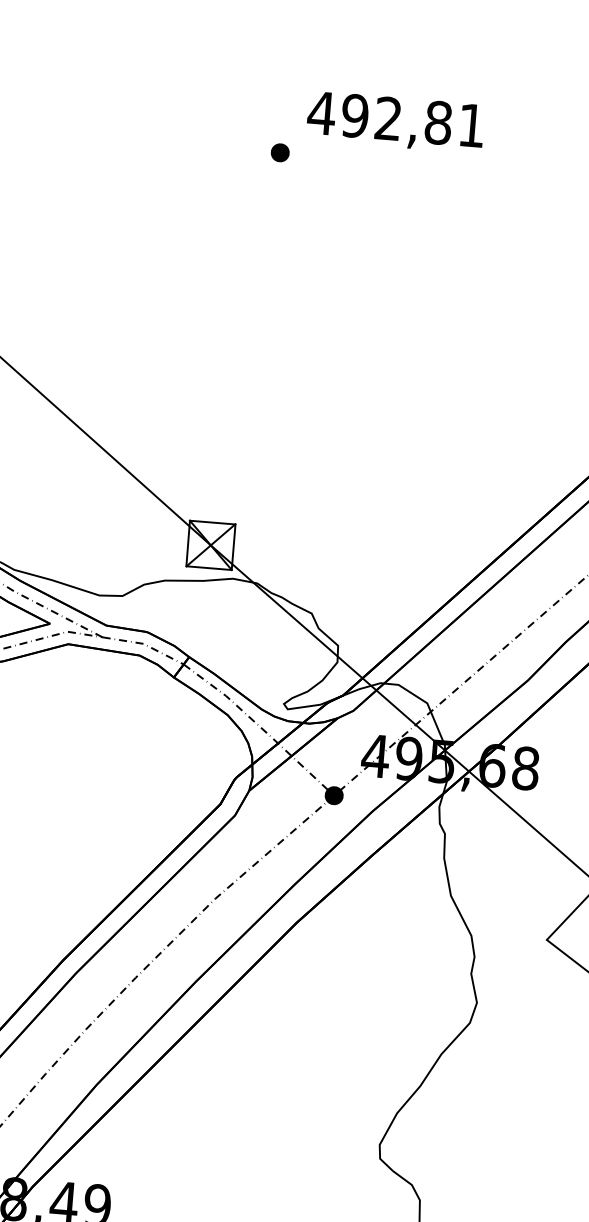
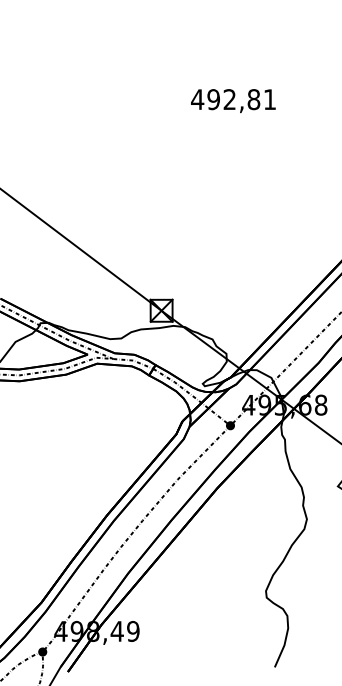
part: (278, 151) -> (178, 119), removed

